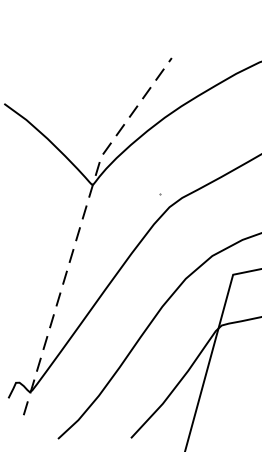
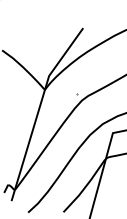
line: (81, 226) -> (39, 109), dashed -> solid

